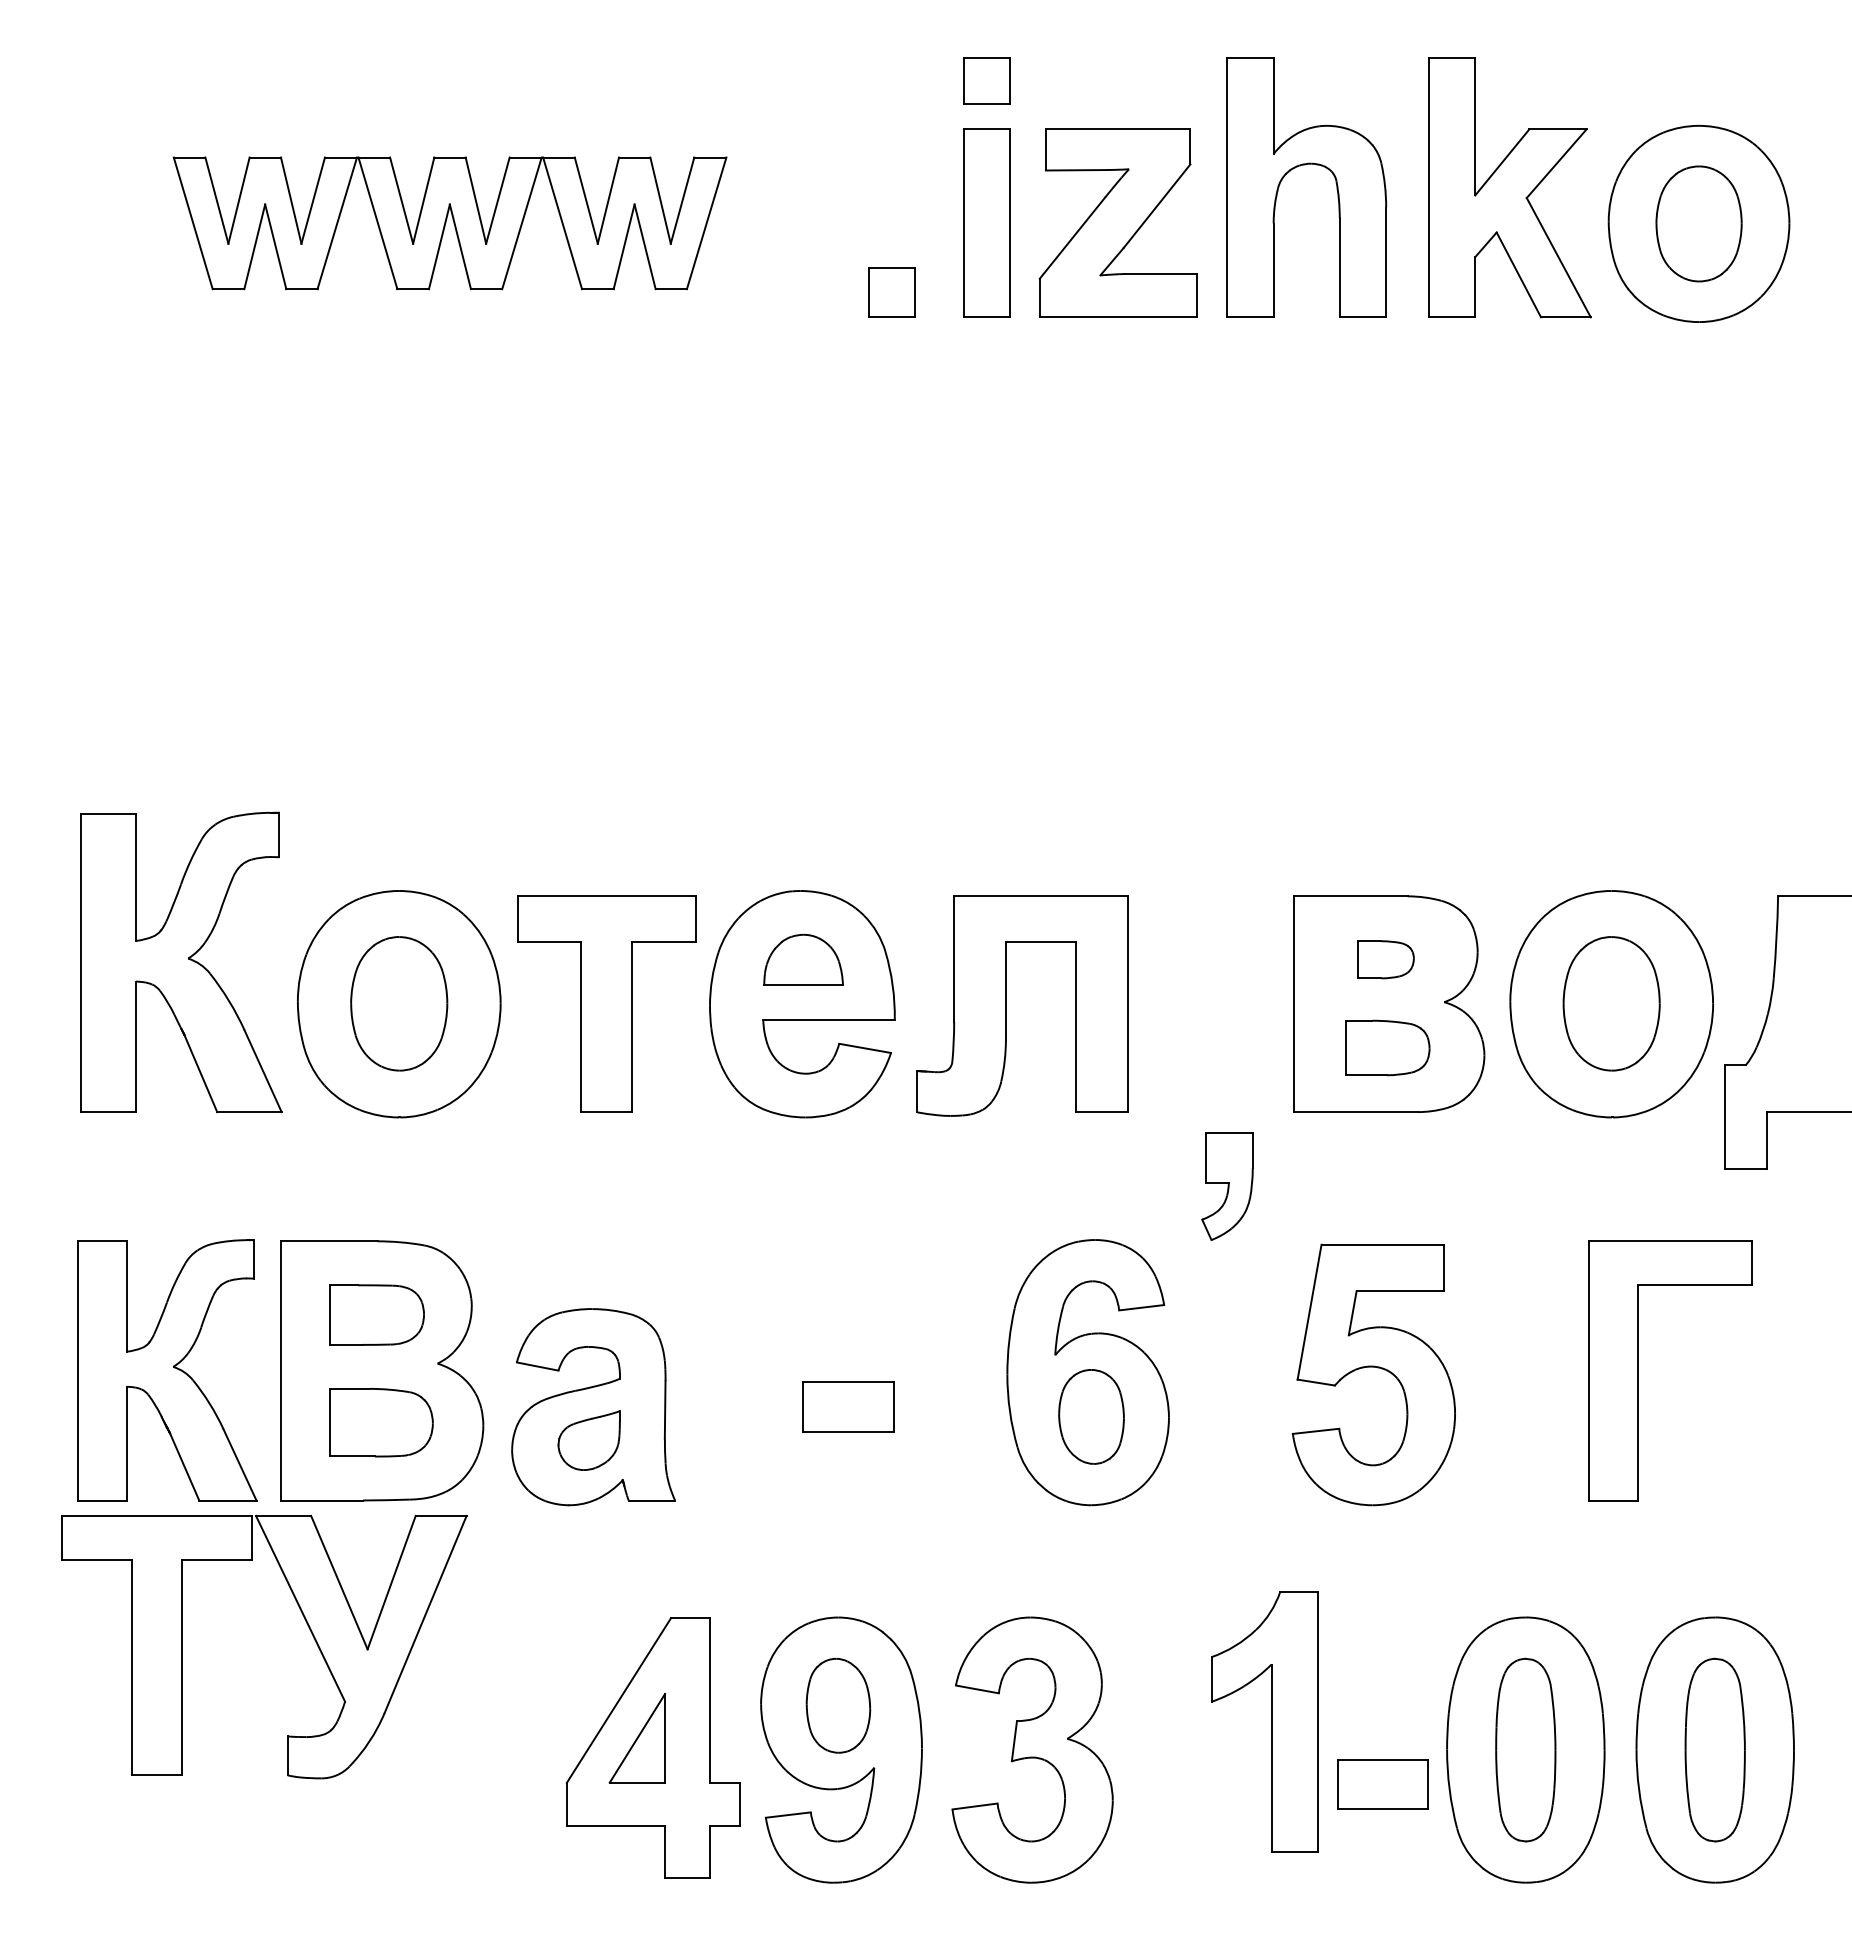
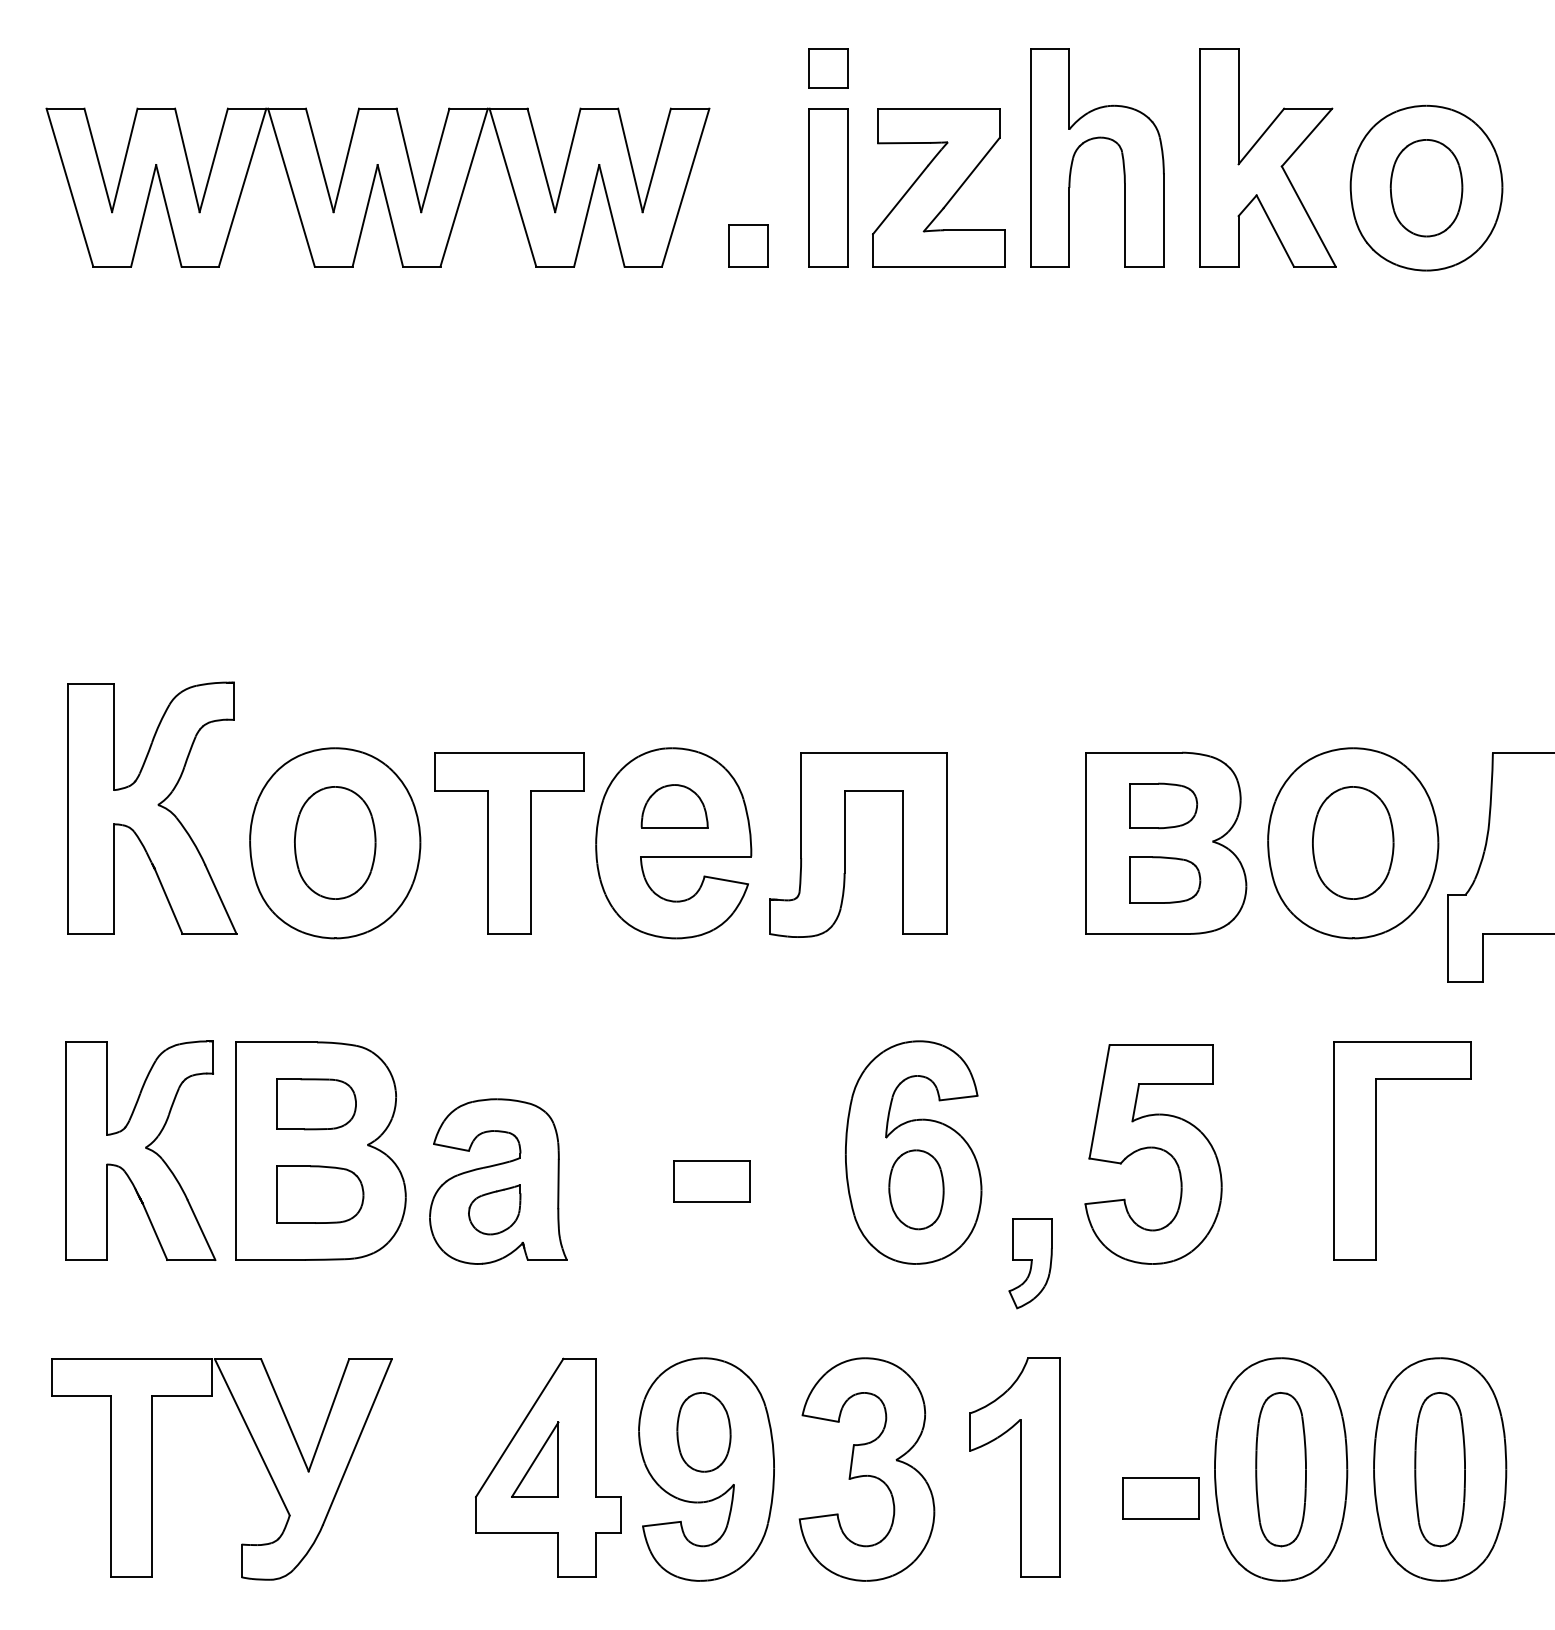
part: (449, 223) -> (377, 187), size x1.43
part: (1385, 959) -> (1163, 805), size x1.43
part: (1227, 1186) -> (1030, 1263), moved
part: (309, 1630) -> (259, 1455), moved
part: (1271, 1721) -> (1020, 1467), moved

